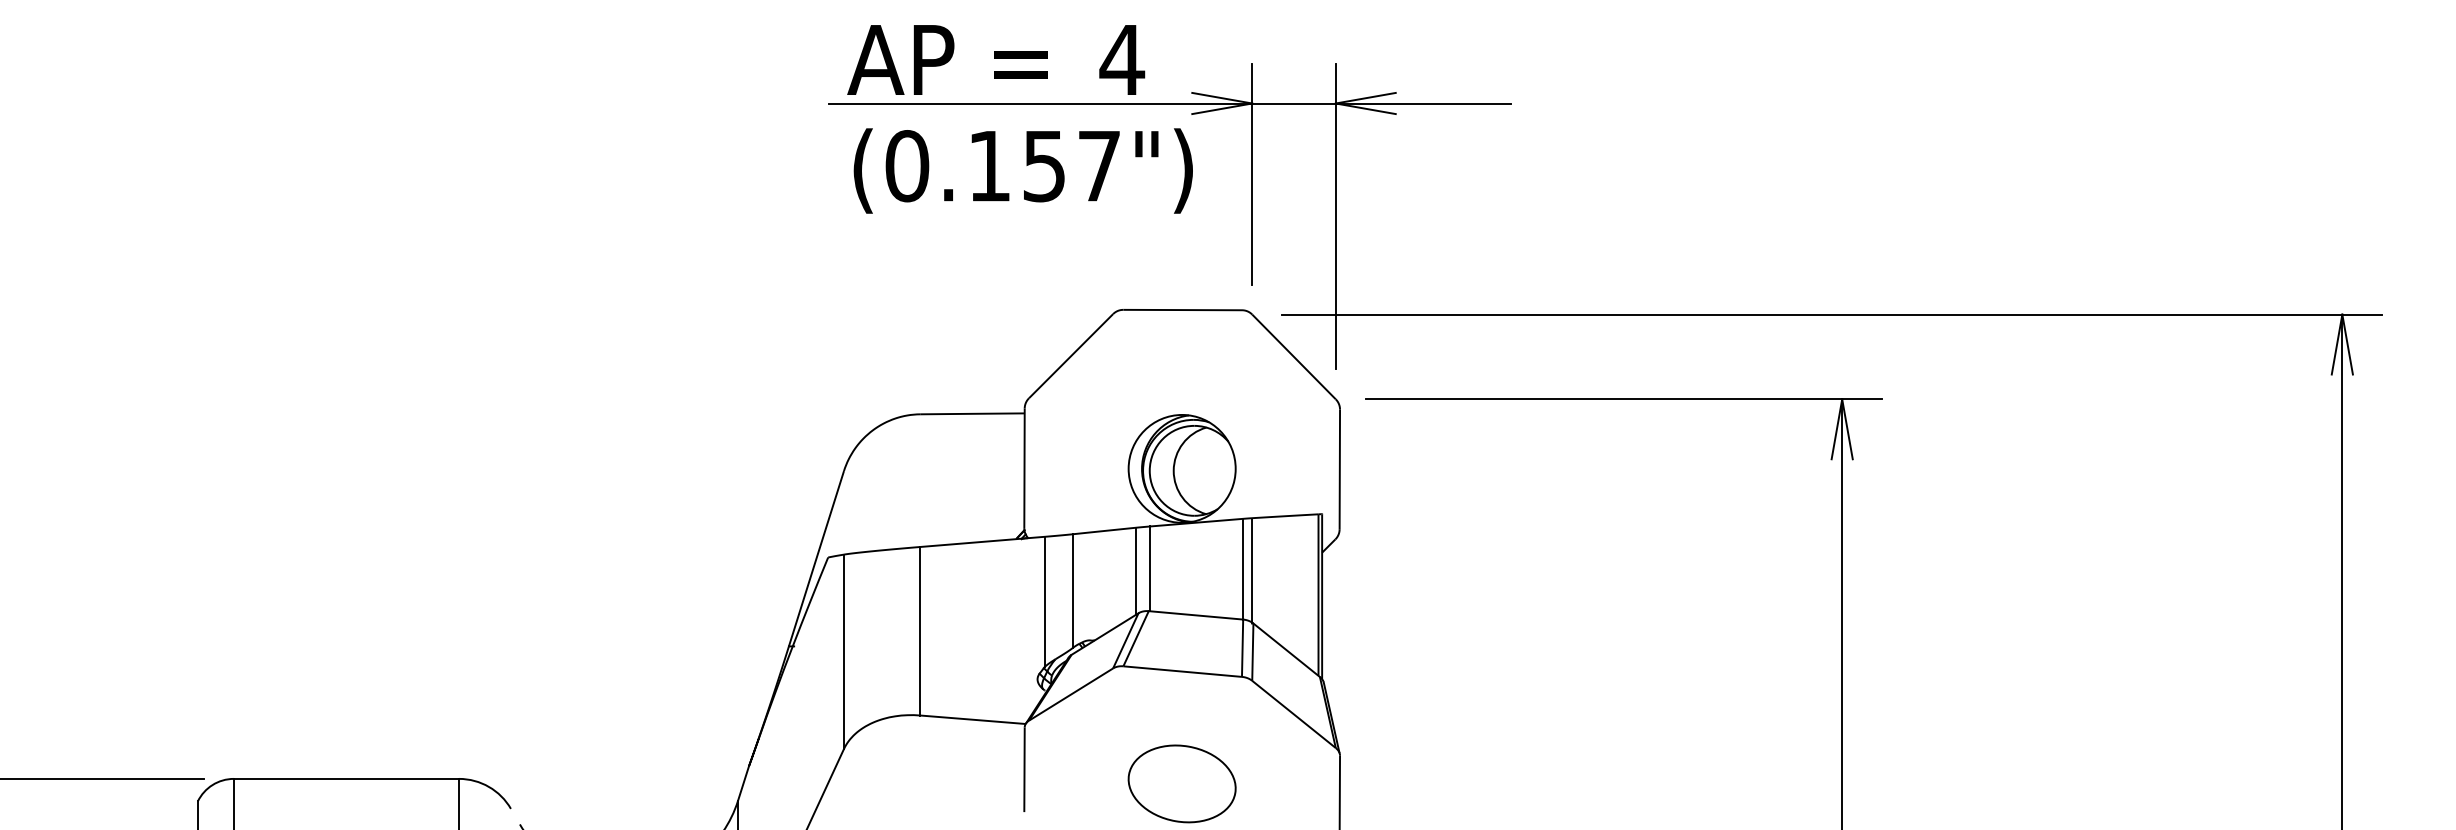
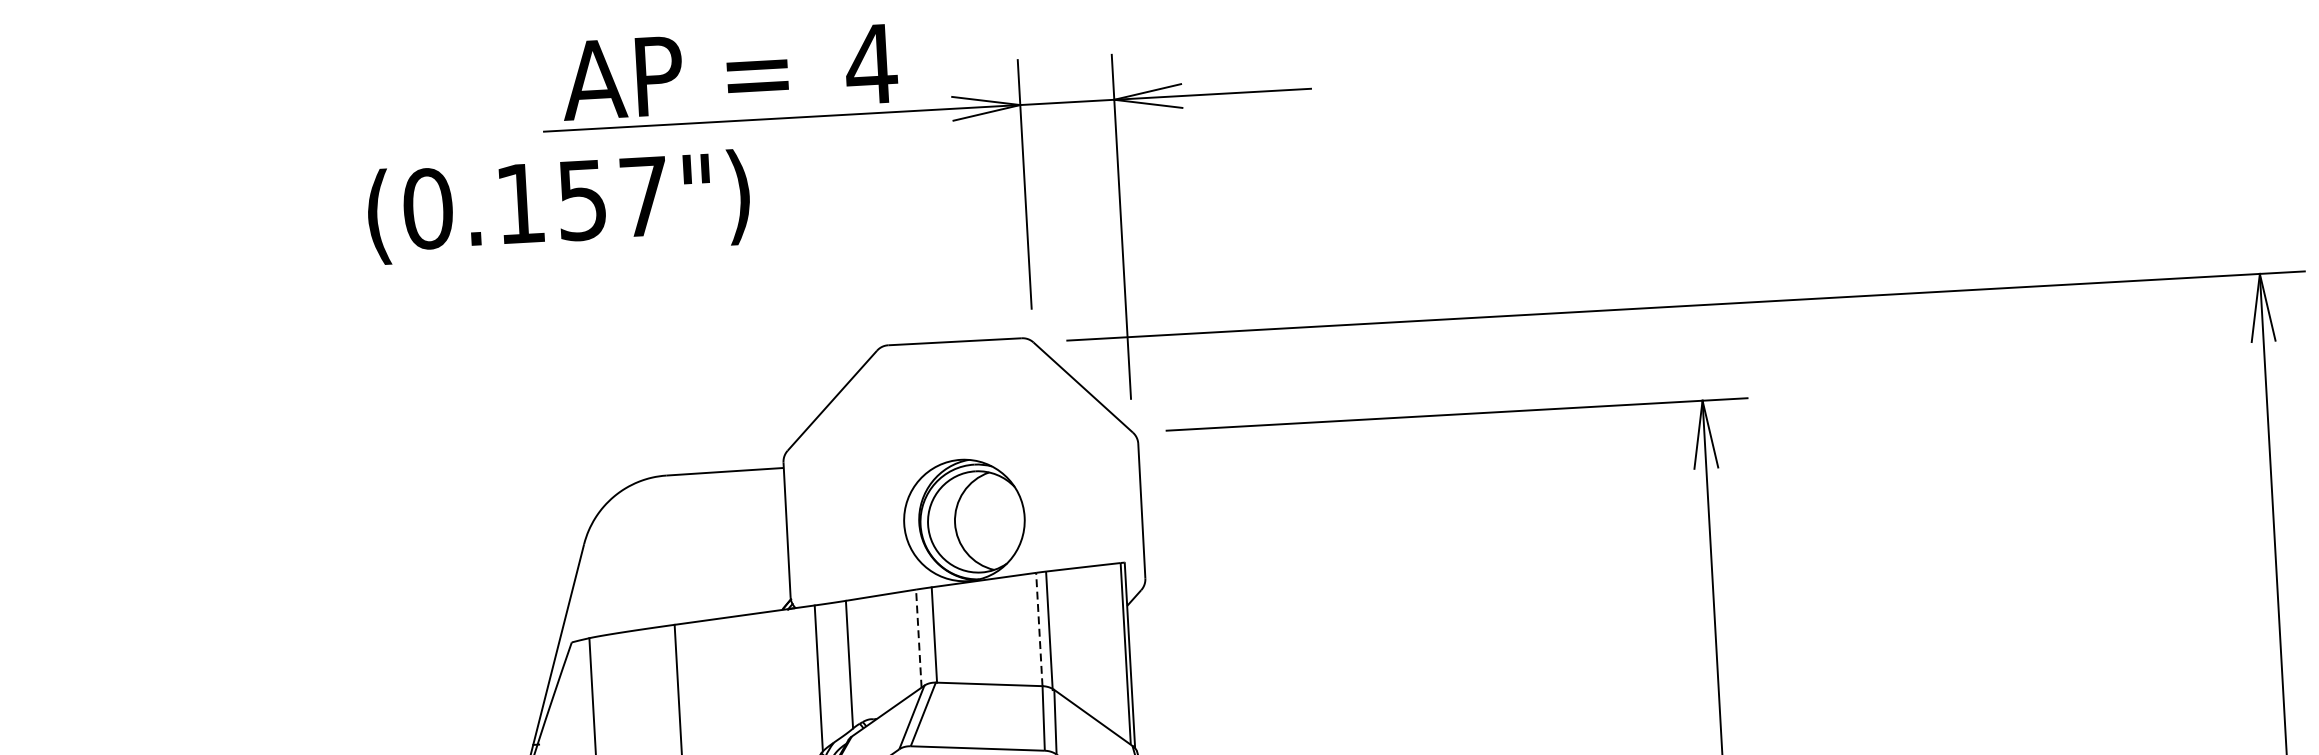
text: (1022, 170) -> (557, 206), moved
line: (1243, 568) -> (1039, 628), solid -> dashed
line: (1135, 571) -> (918, 638), solid -> dashed

